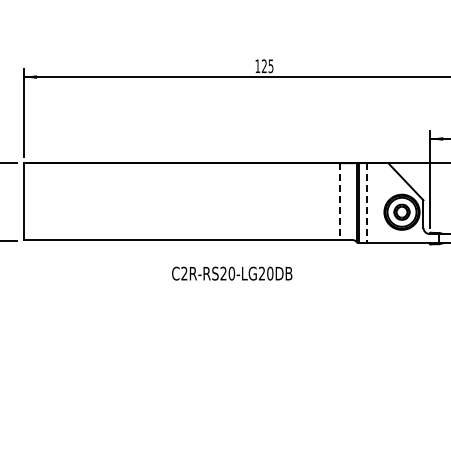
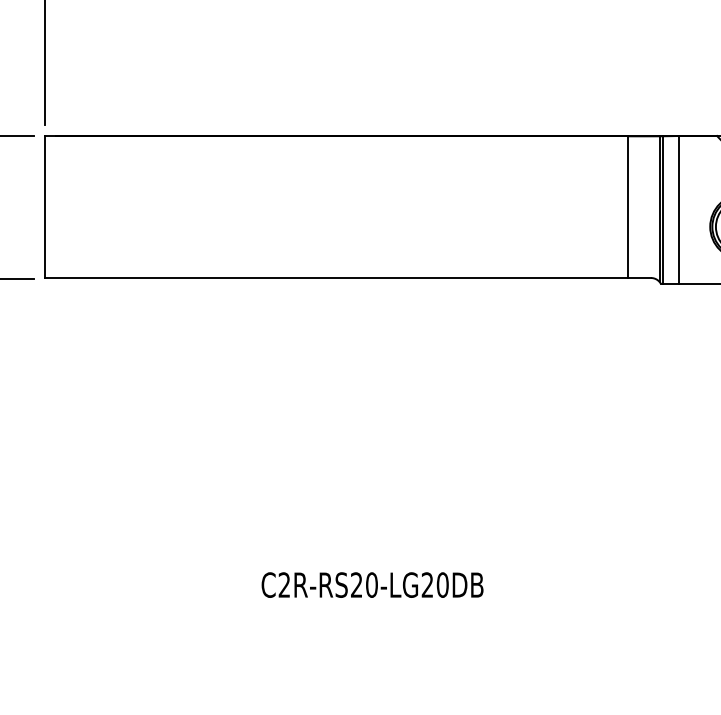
line: (339, 202) -> (627, 208), dashed -> solid
line: (367, 203) -> (679, 210), dashed -> solid
text: (232, 273) -> (373, 584), moved

